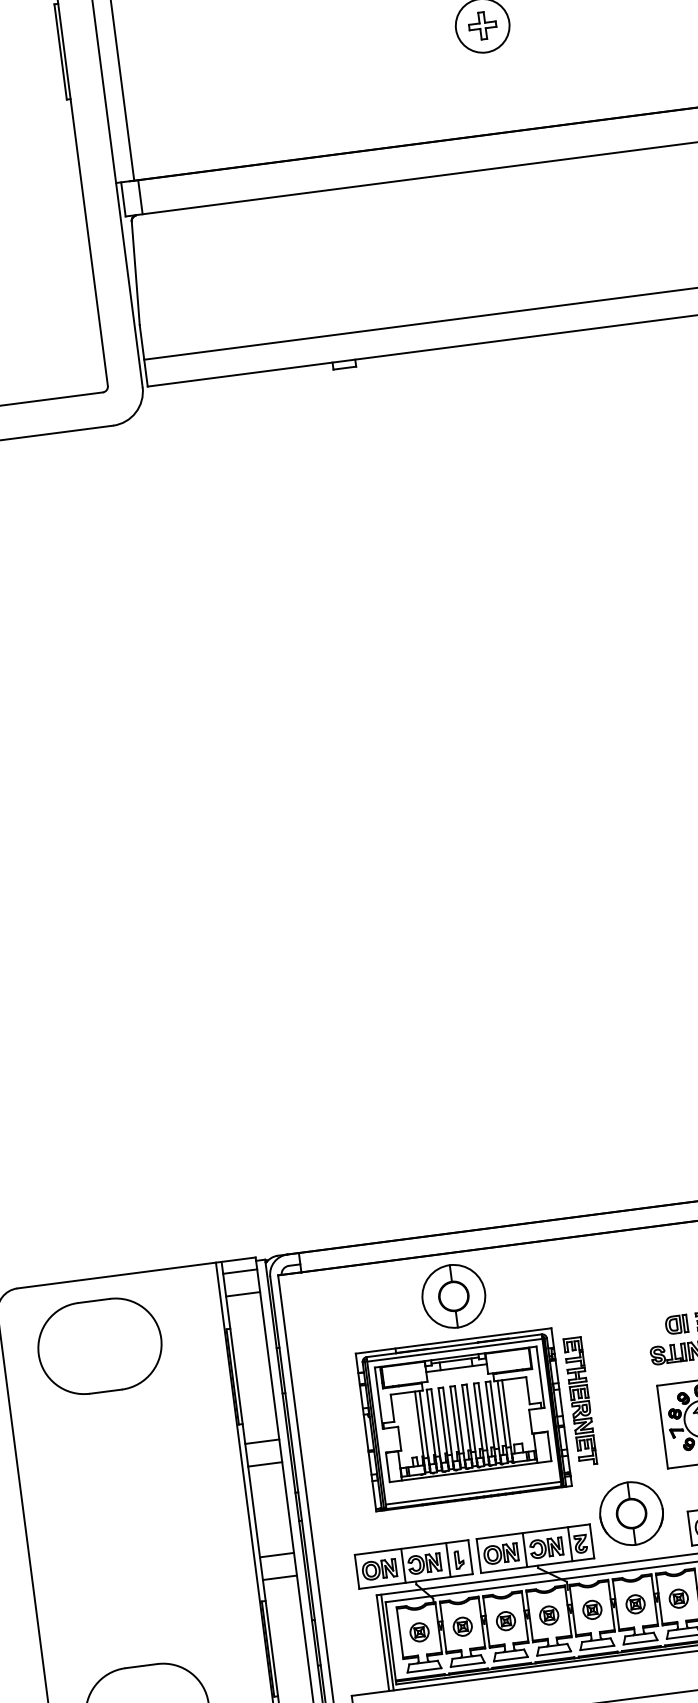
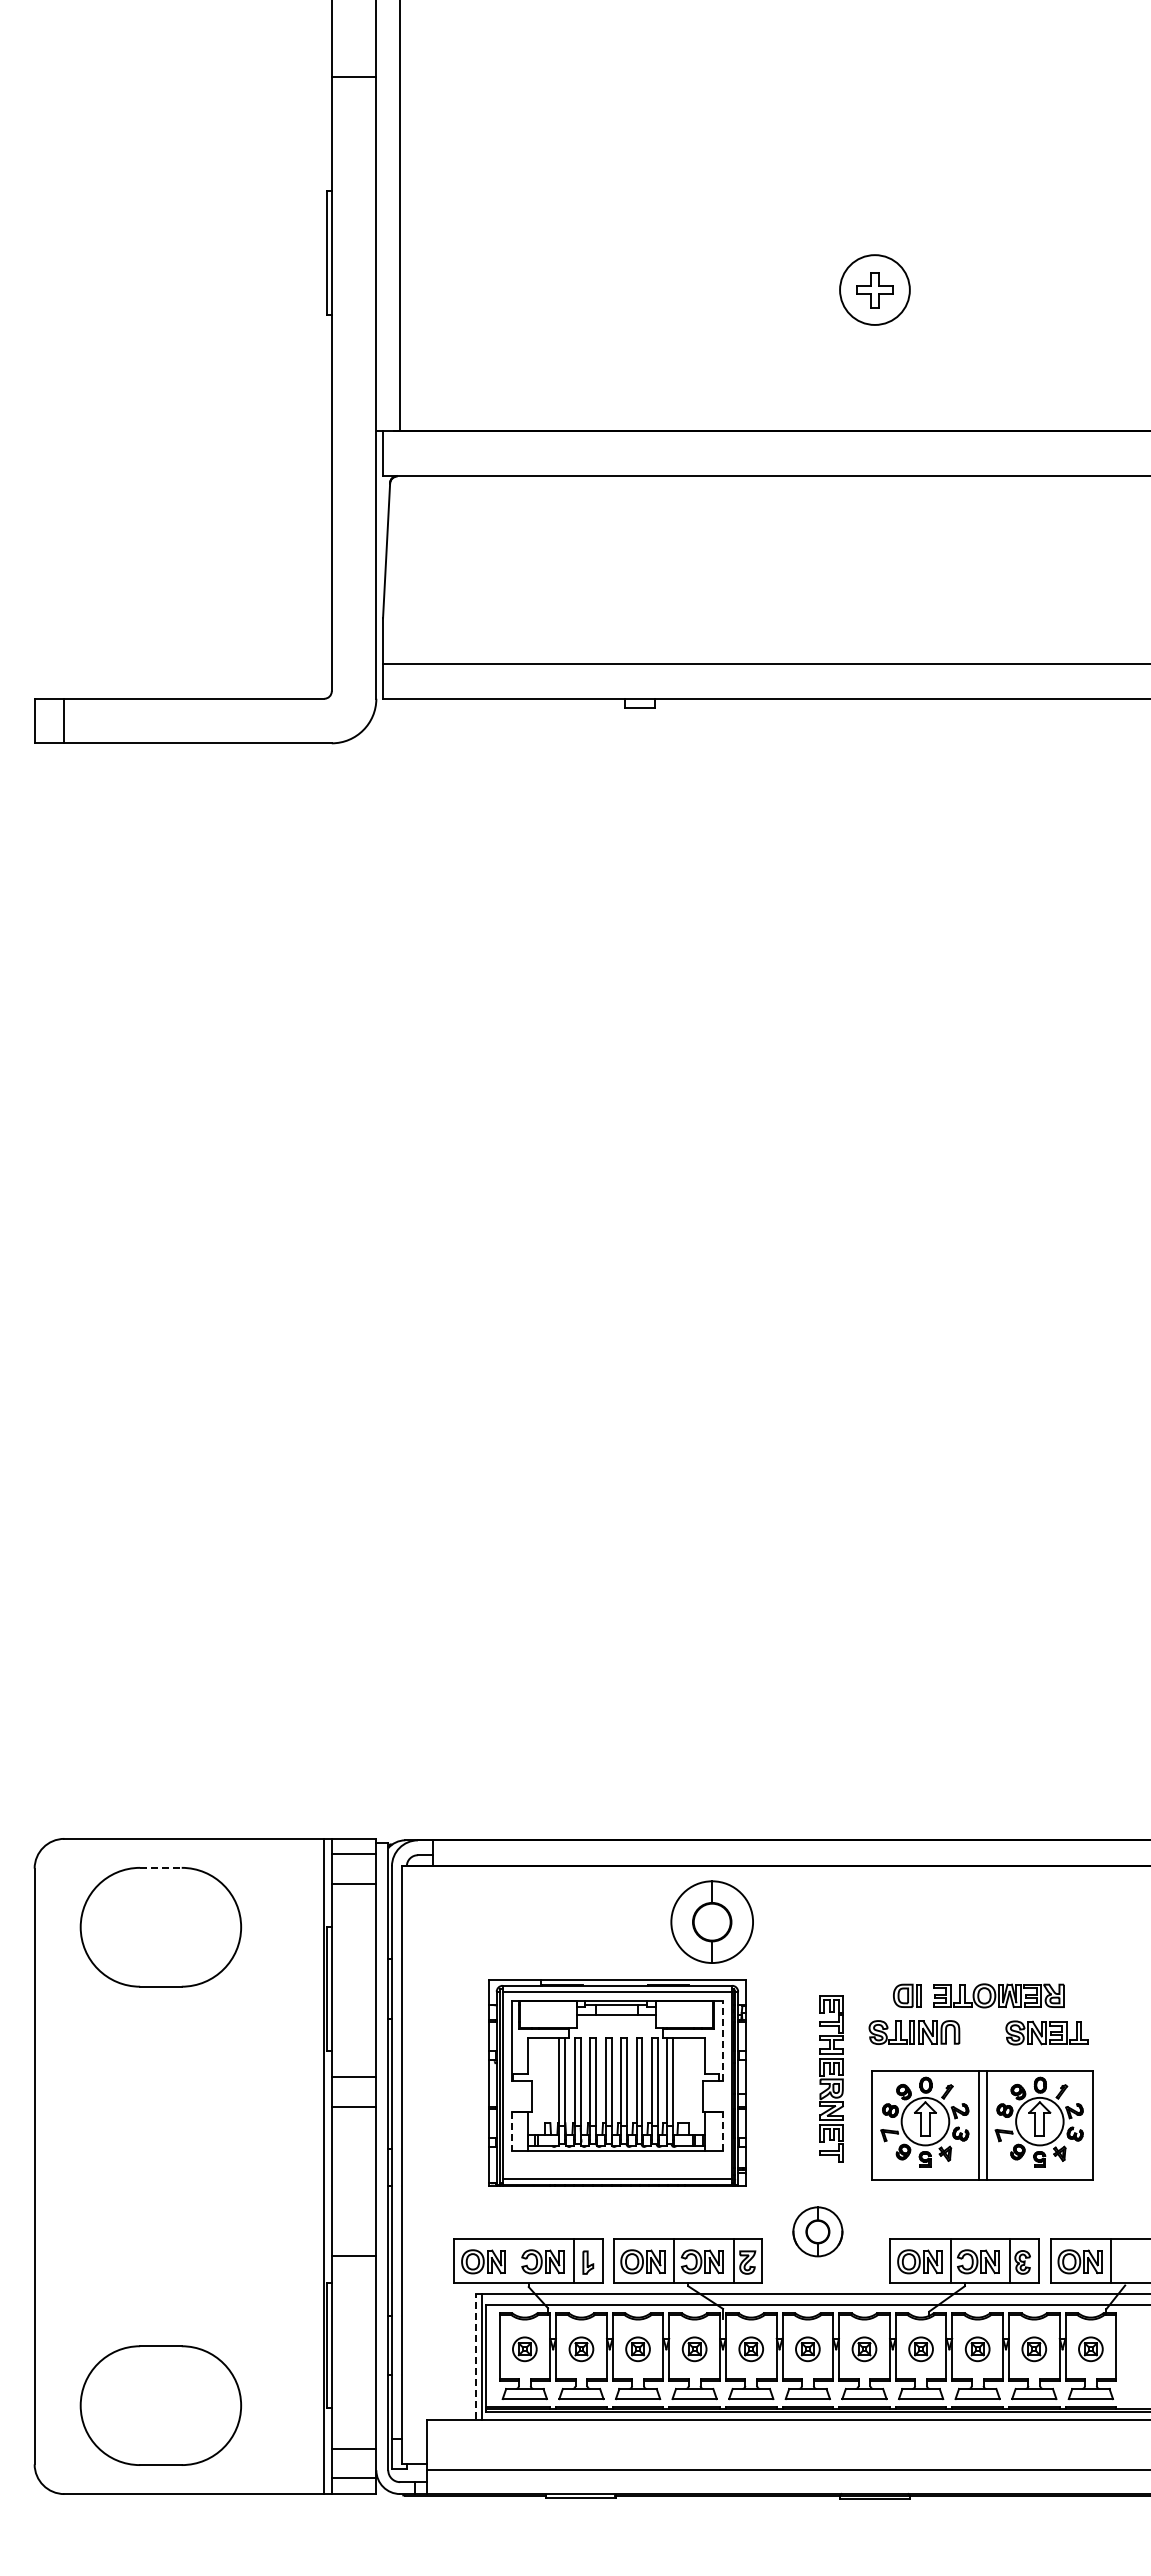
line: (140, 197) -> (405, 453), removed
part: (453, 1295) -> (711, 1921), moved
line: (93, 1300) -> (160, 1867), solid -> dashed
line: (540, 1376) -> (723, 2040), solid -> dashed
part: (580, 1401) -> (831, 2078), moved
line: (549, 1445) -> (723, 2130), solid -> dashed
line: (387, 1467) -> (511, 2131), solid -> dashed
part: (631, 1513) -> (817, 2231), size x0.6
line: (276, 1554) -> (353, 2225), removed
line: (403, 1565) -> (515, 2260), removed
line: (382, 1642) -> (475, 2356), solid -> dashed

